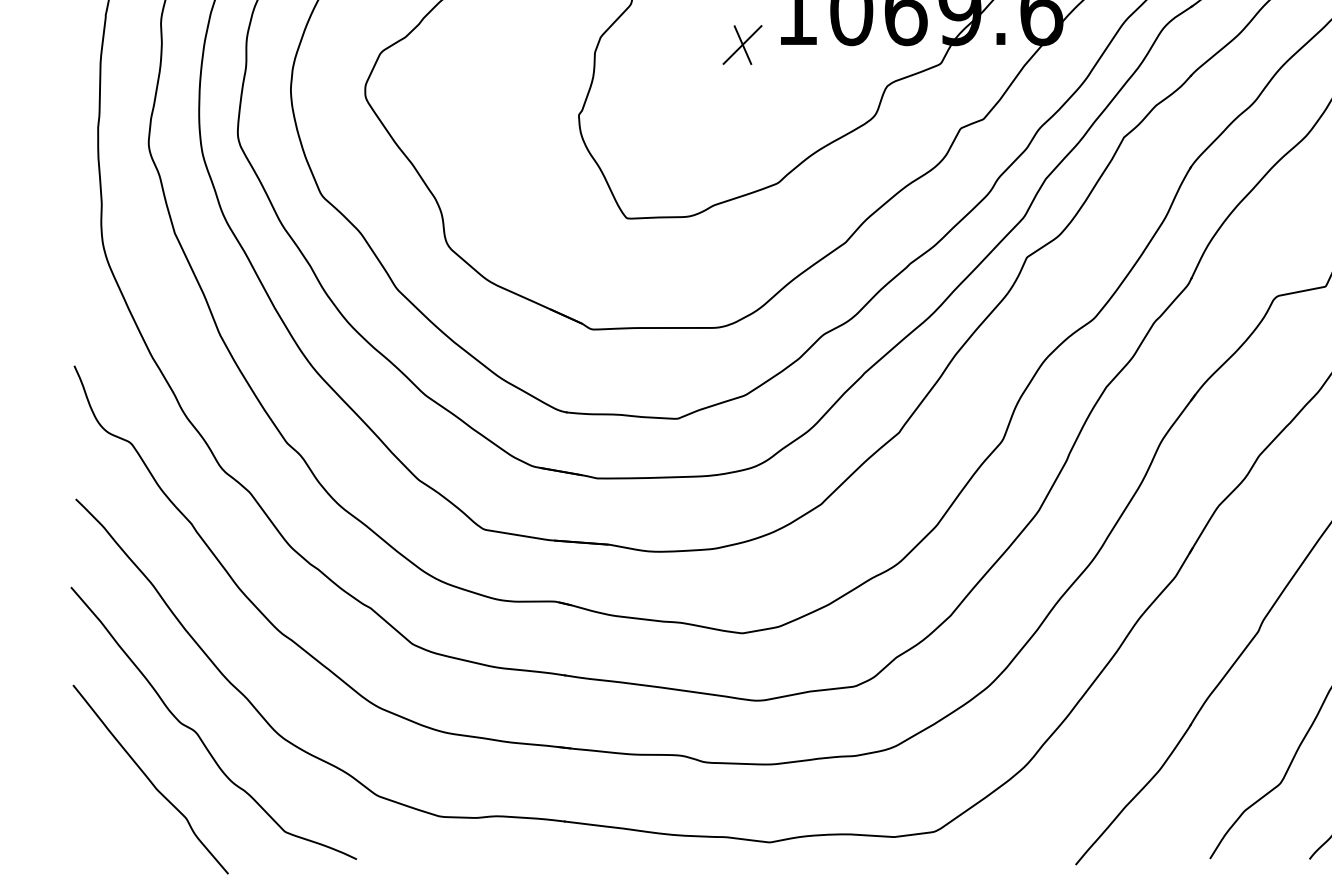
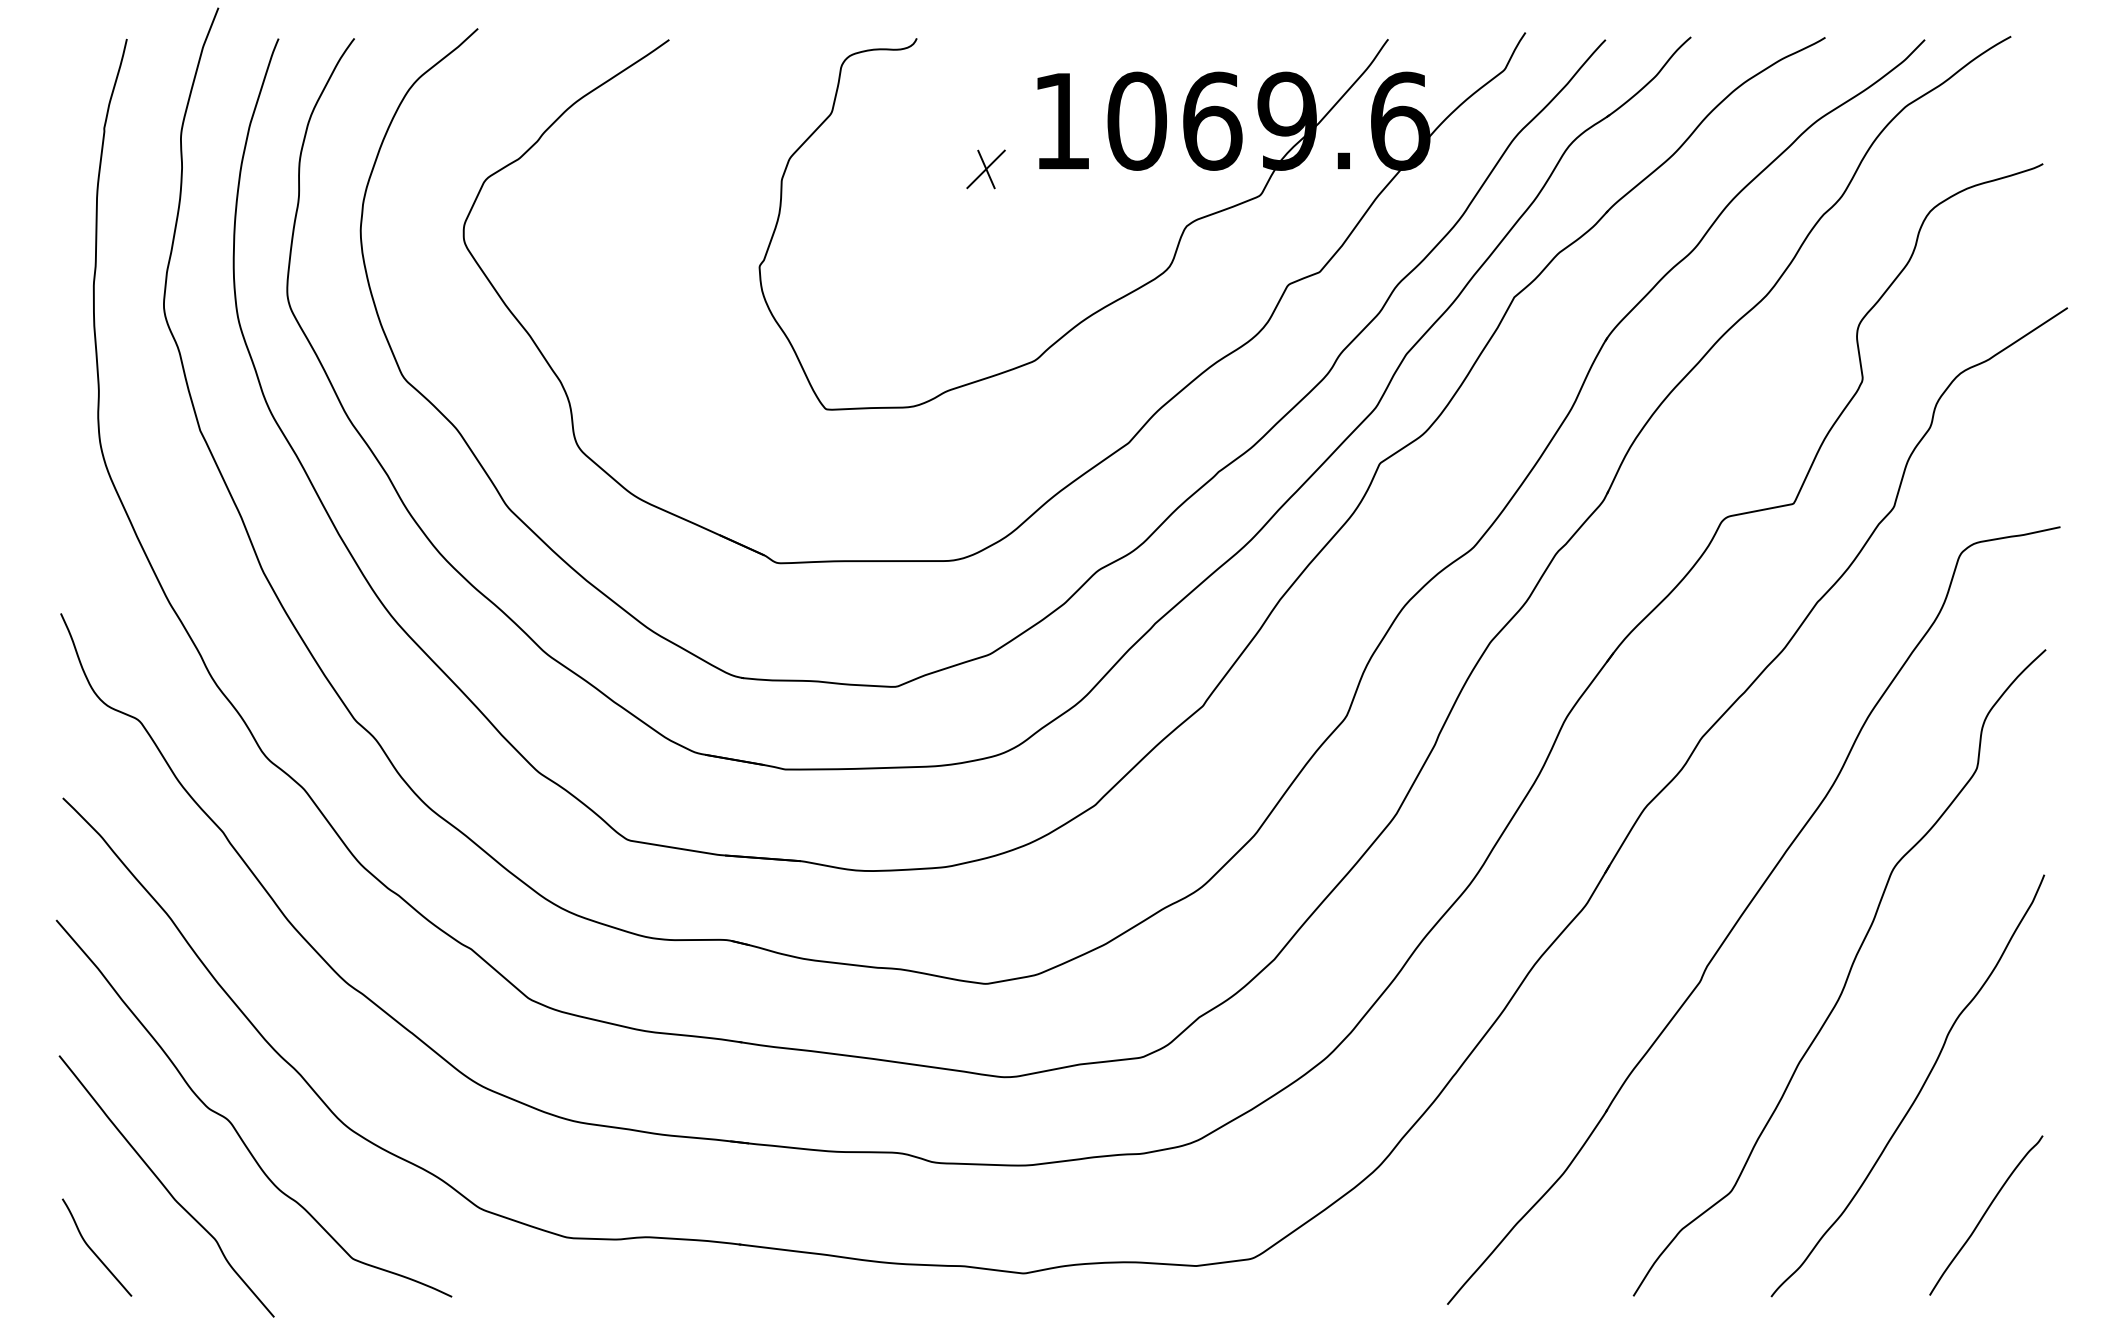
part: (742, 45) -> (985, 169), size x0.71
curve: (97, 825) -> (93, 1250), added

